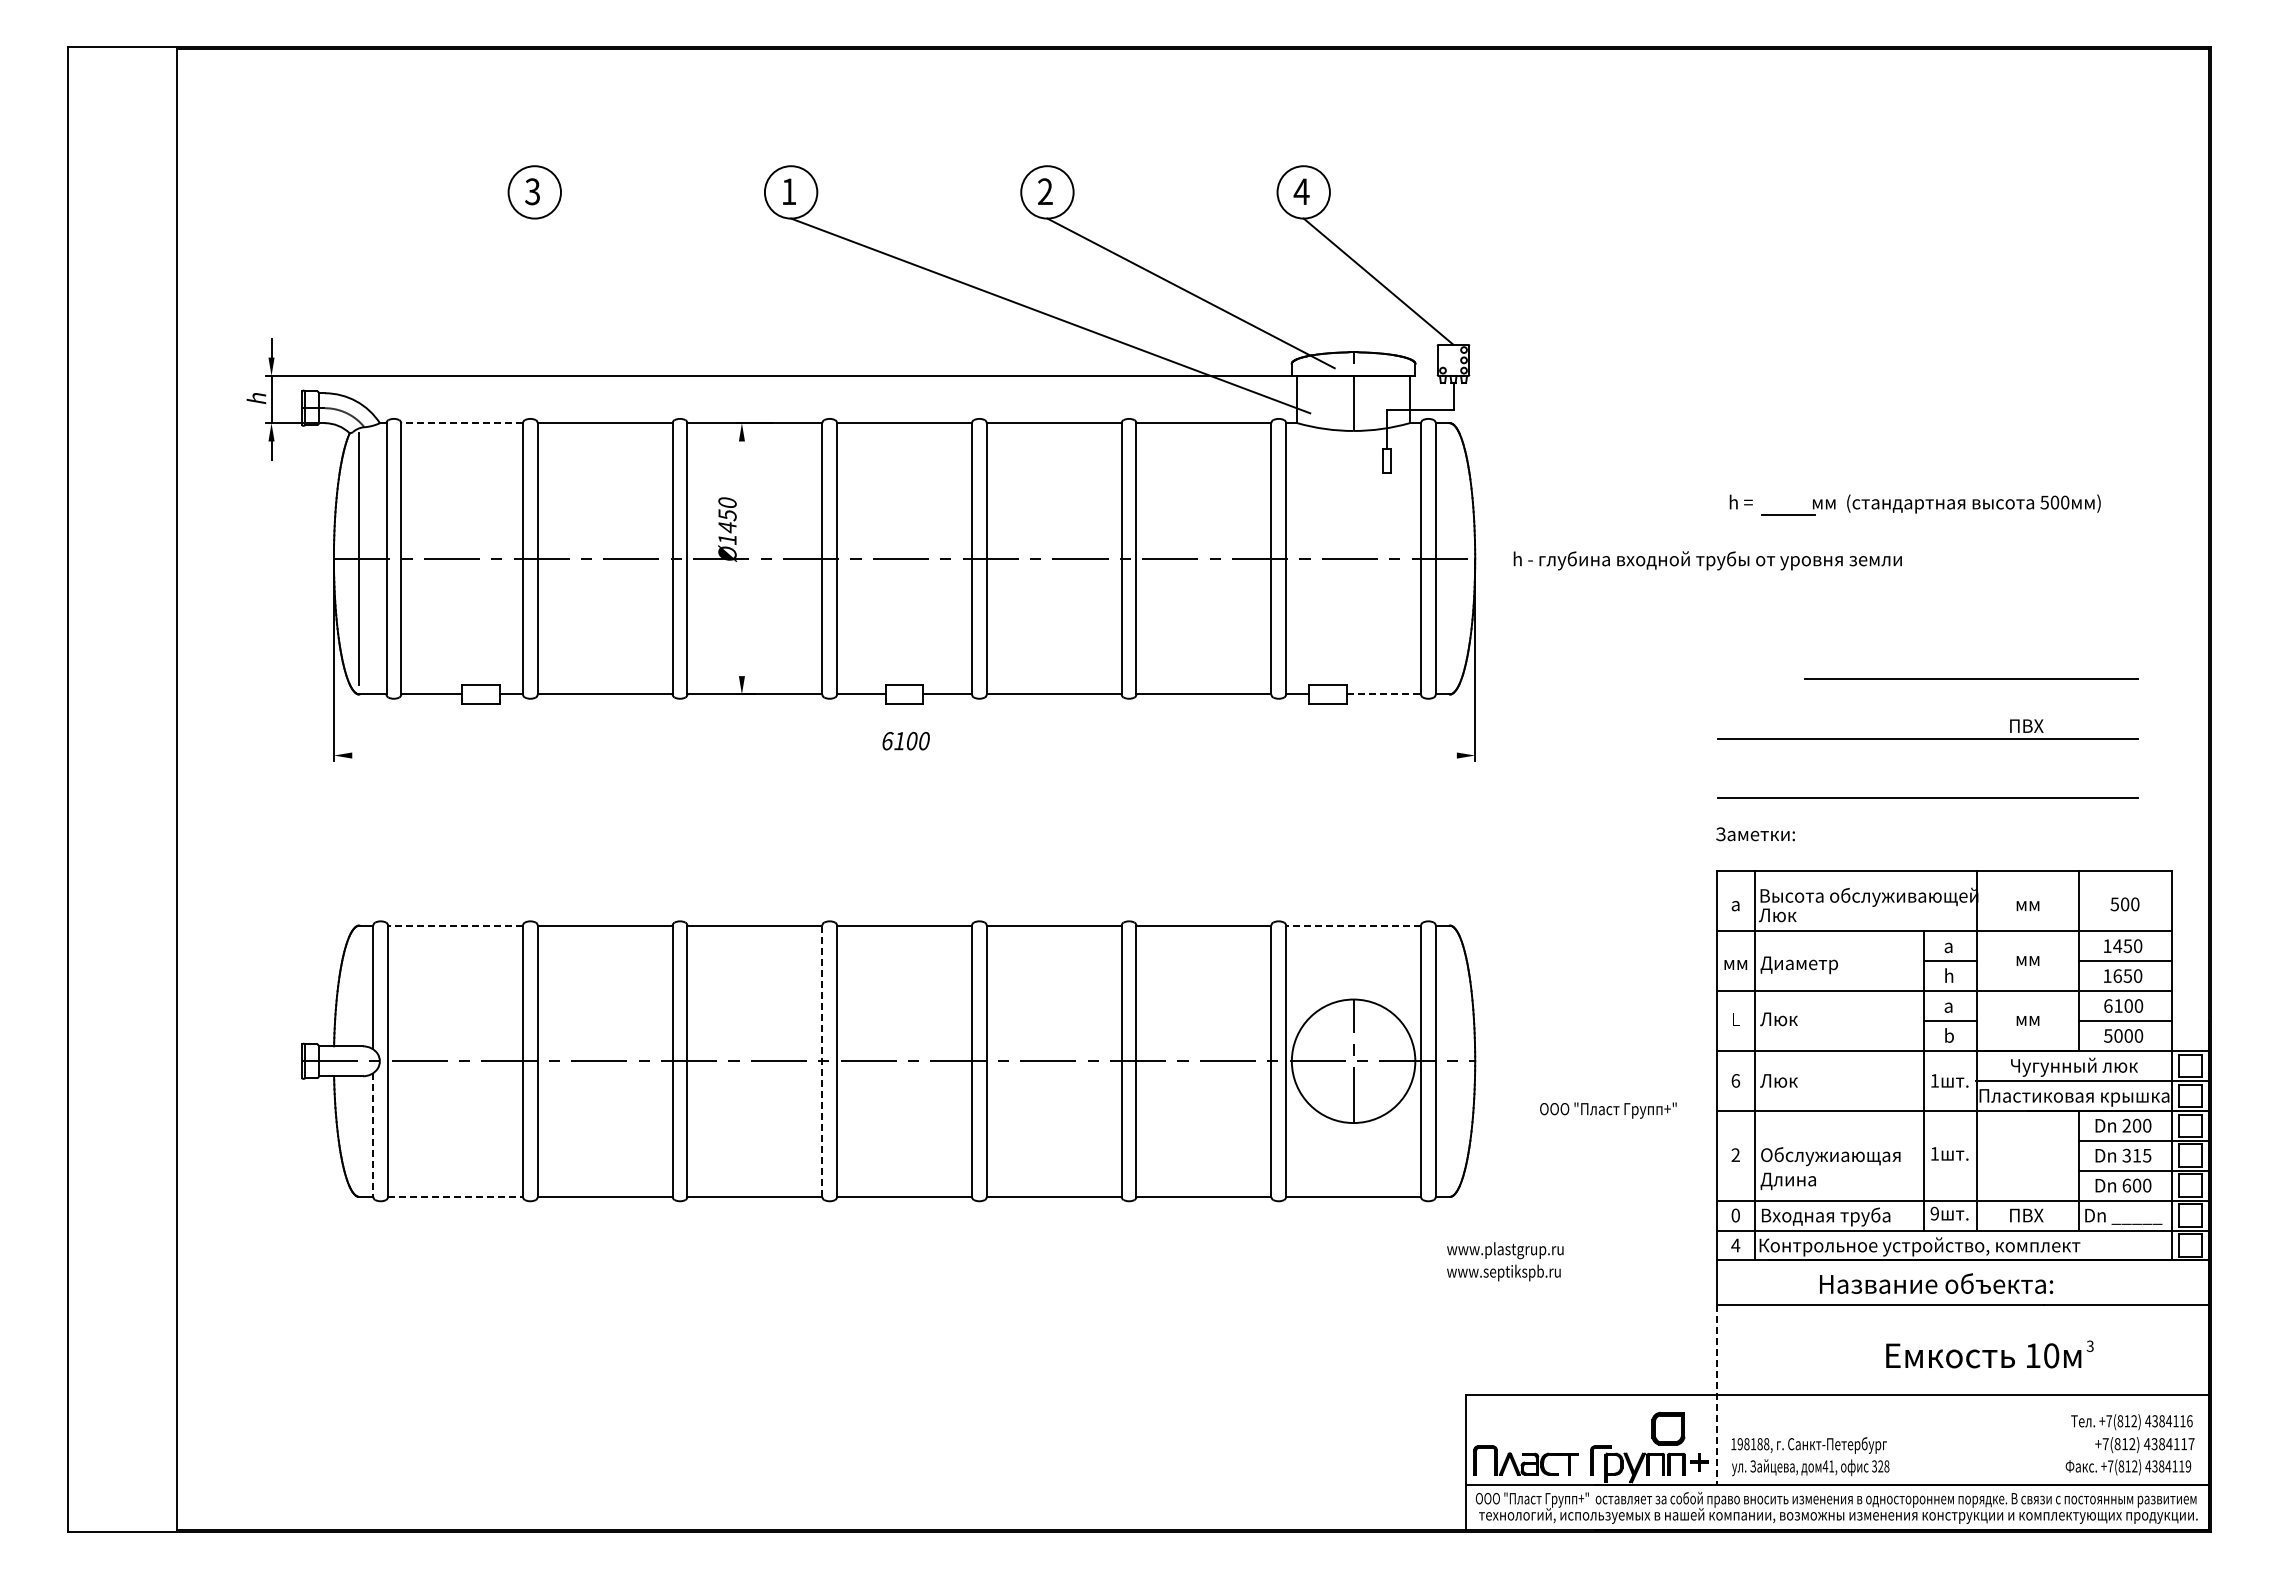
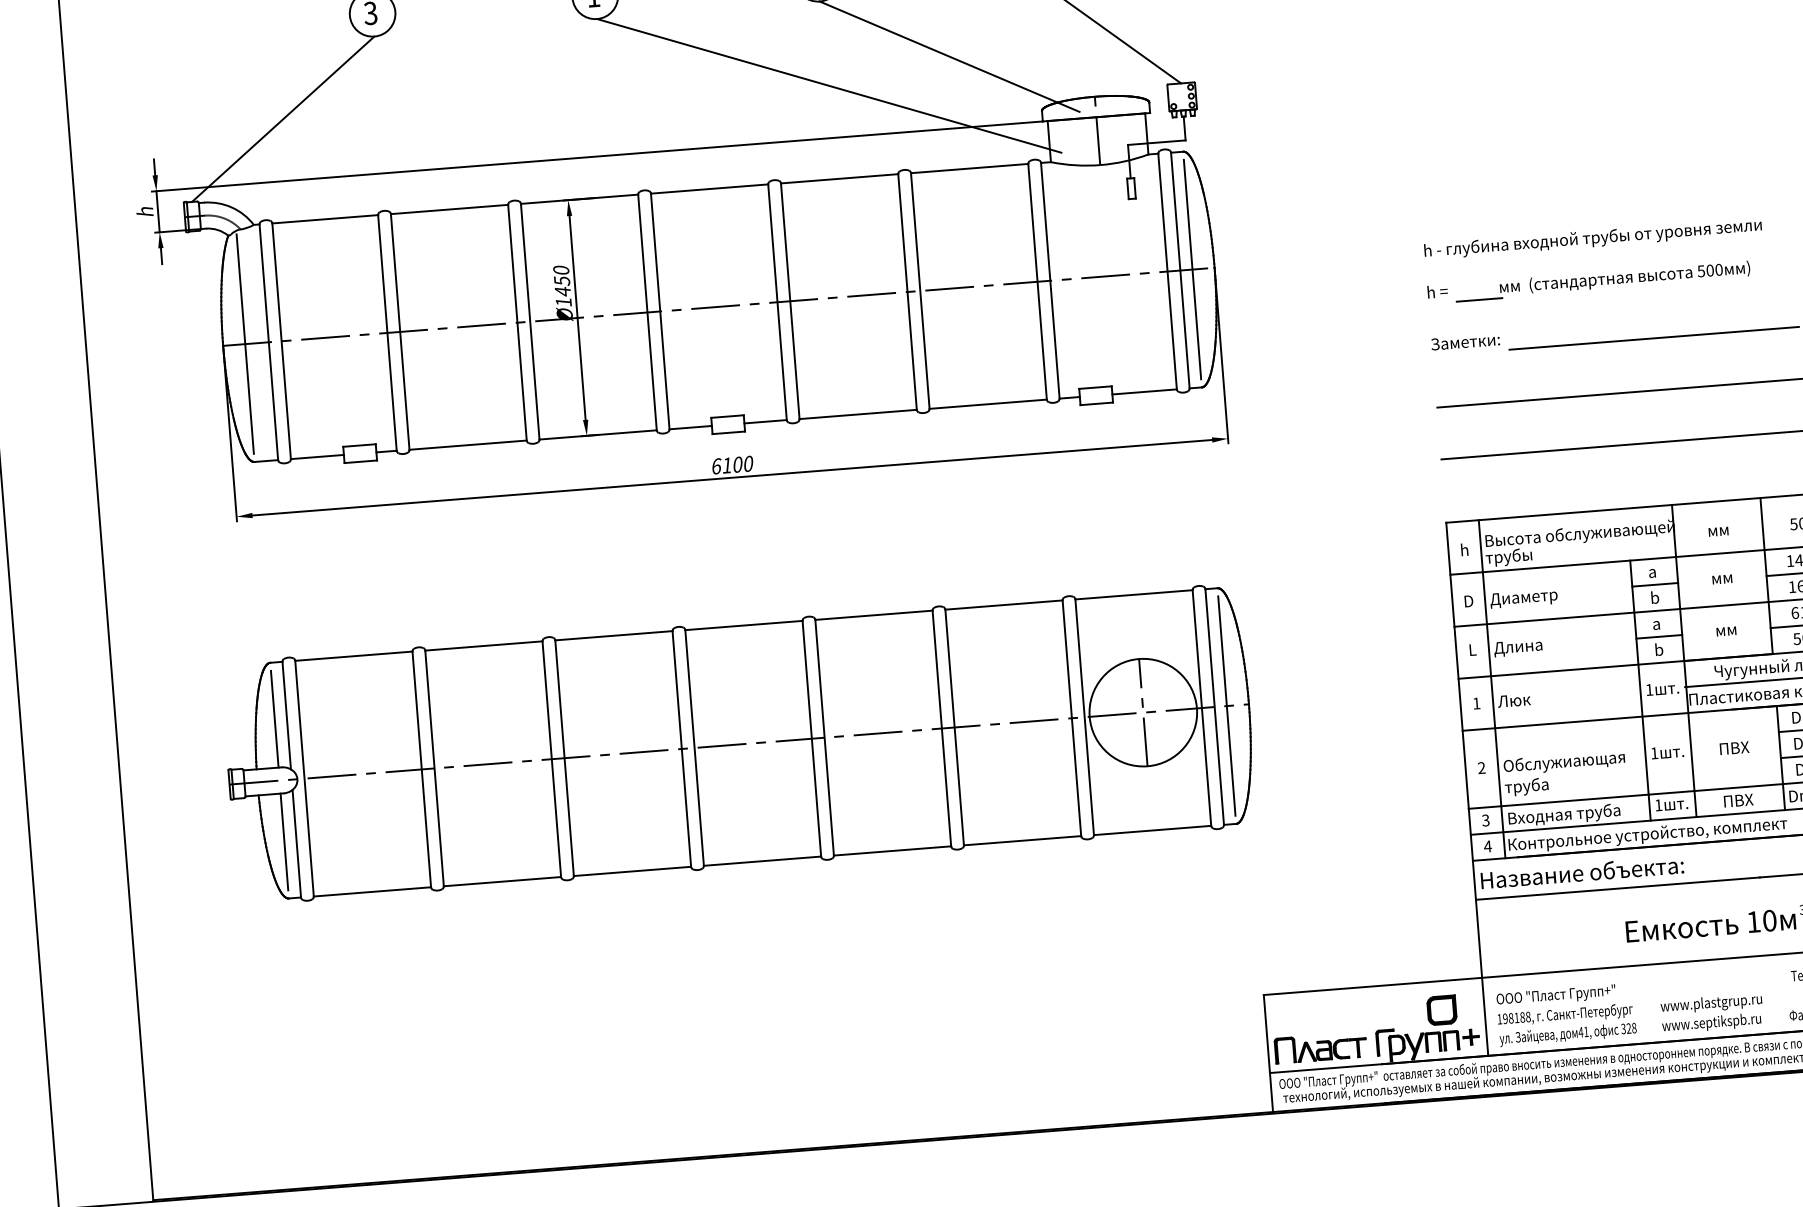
line: (422, 304) -> (282, 118), added
line: (462, 423) -> (325, 219), dashed -> solid
part: (1914, 504) -> (1588, 281), moved
line: (741, 558) -> (577, 317), added
line: (1449, 558) -> (1192, 269), added
text: (1707, 560) -> (1592, 238), moved
line: (1384, 694) -> (1145, 391), dashed -> solid
text: (2026, 725) -> (1734, 747), moved
line: (904, 755) -> (732, 477), added
text: (1755, 834) -> (1465, 342), moved
text: (1735, 903) -> (1464, 549), a -> h
text: (1785, 916) -> (1508, 557), Люк -> трубы
line: (455, 925) -> (353, 656), dashed -> solid
line: (1353, 925) -> (1133, 594), dashed -> solid
text: (1735, 962) -> (1468, 600), мм -> D
text: (1949, 977) -> (1655, 599), h -> b
line: (359, 990) -> (274, 719), added
text: (1787, 1021) -> (1517, 648), Люк -> Длина
line: (822, 1061) -> (681, 749), dashed -> solid
line: (1449, 1061) -> (1226, 706), added
text: (1735, 1080) -> (1476, 703), 6 -> 1
text: (1608, 1110) -> (1556, 995), moved
line: (359, 1131) -> (284, 841), added
line: (373, 1135) -> (296, 844), dashed -> solid
text: (1787, 1180) -> (1528, 786), Длина -> труба
line: (456, 1196) -> (373, 891), dashed -> solid
text: (1934, 1213) -> (1658, 805), 9 -> 1
text: (1735, 1215) -> (1485, 820), 0 -> 3
text: (1505, 1261) -> (1712, 1013), moved
text: (1936, 1283) -> (1582, 872), moved
line: (1717, 1395) -> (1482, 978), dashed -> solid

